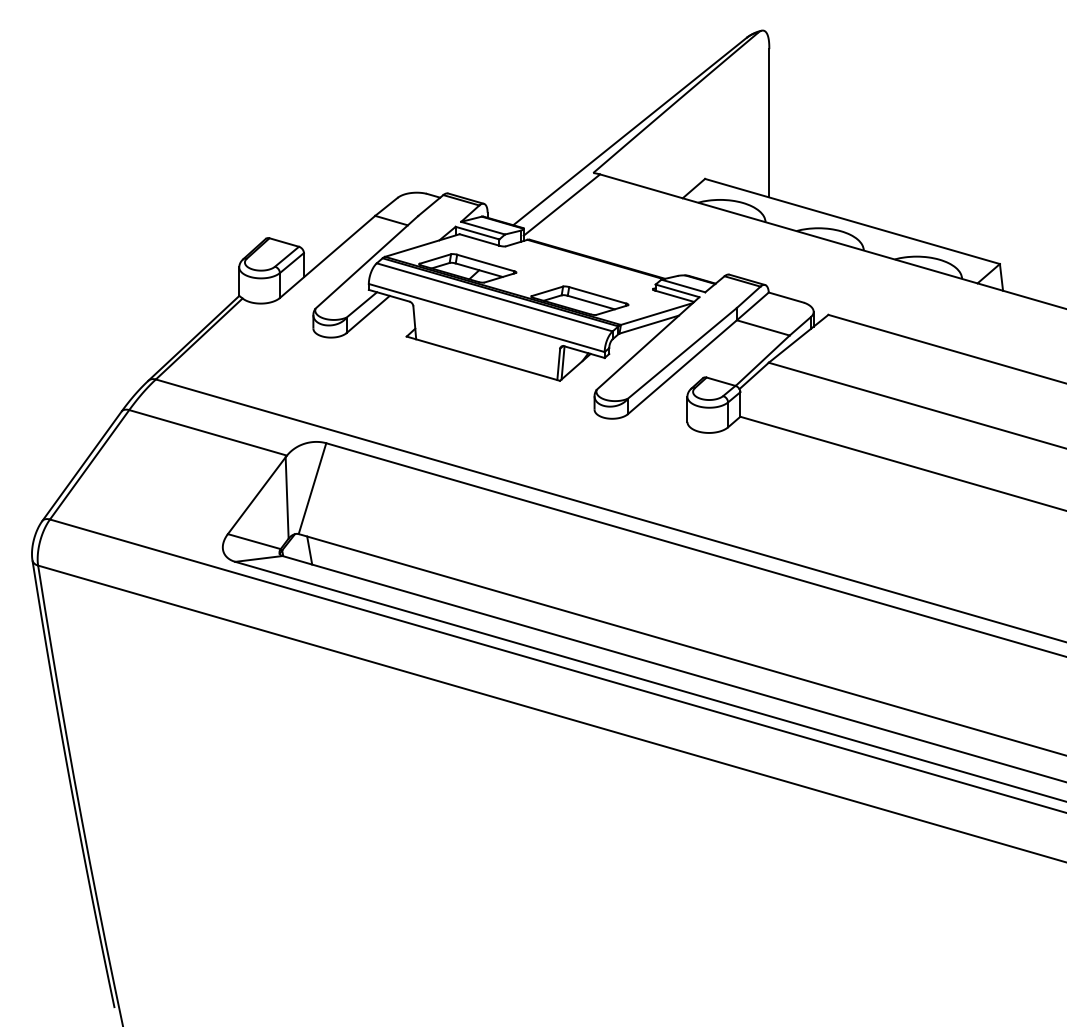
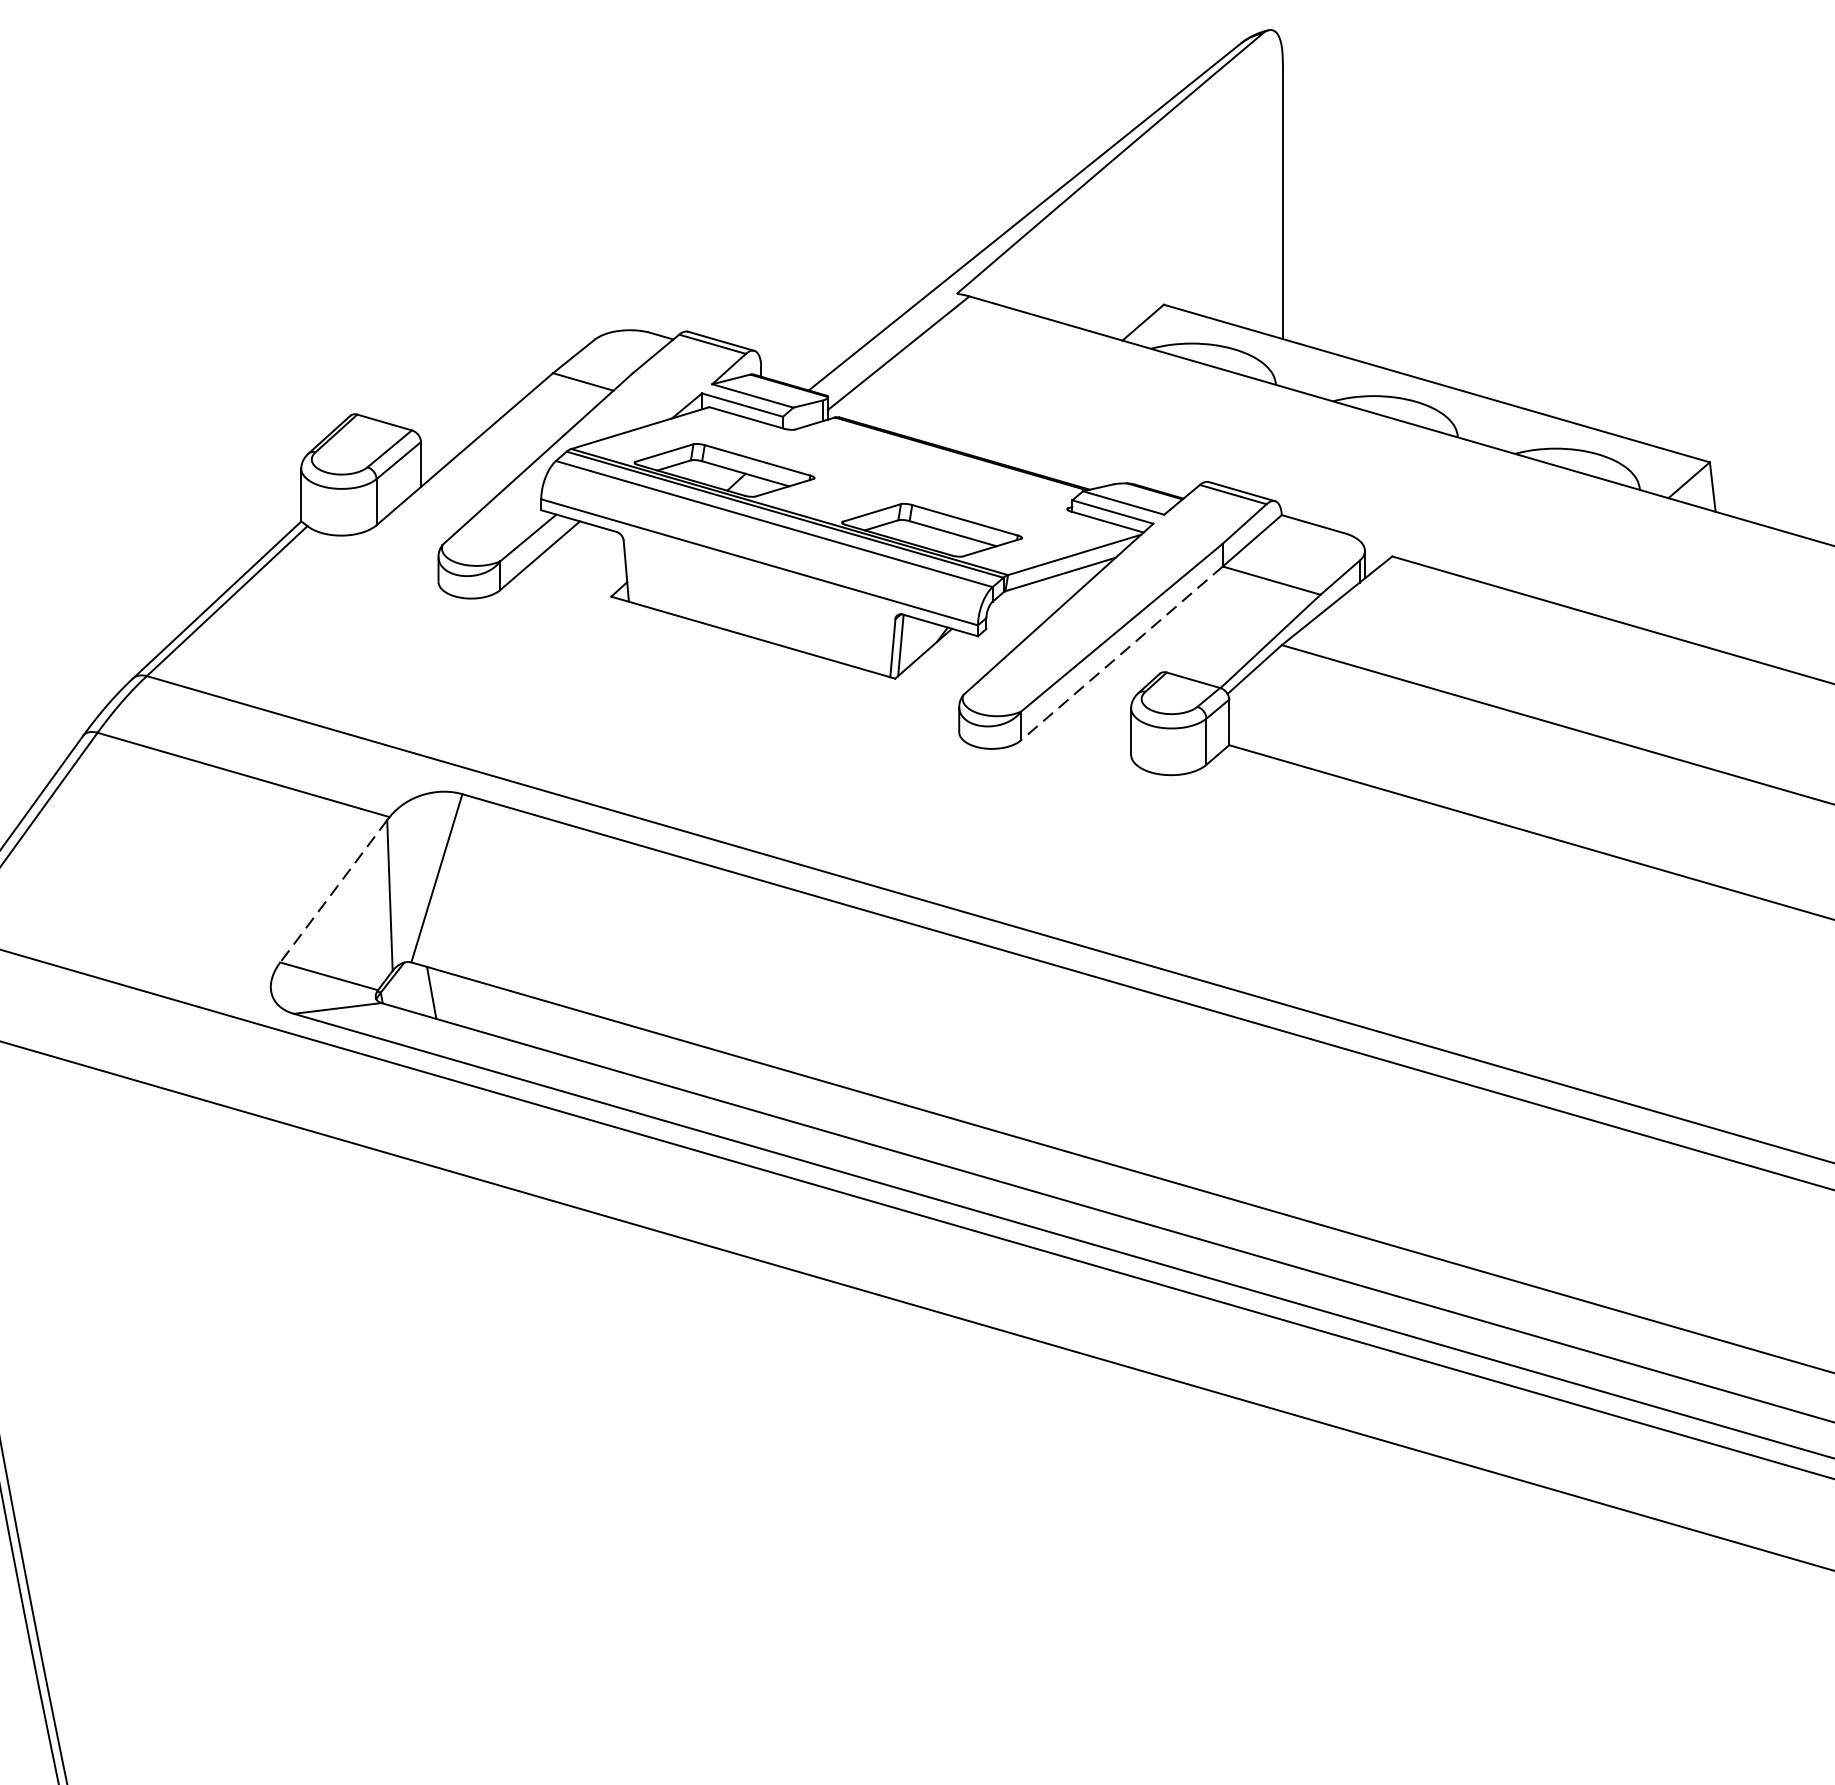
line: (682, 367) -> (1122, 653), solid -> dashed
line: (256, 496) -> (333, 892), solid -> dashed

